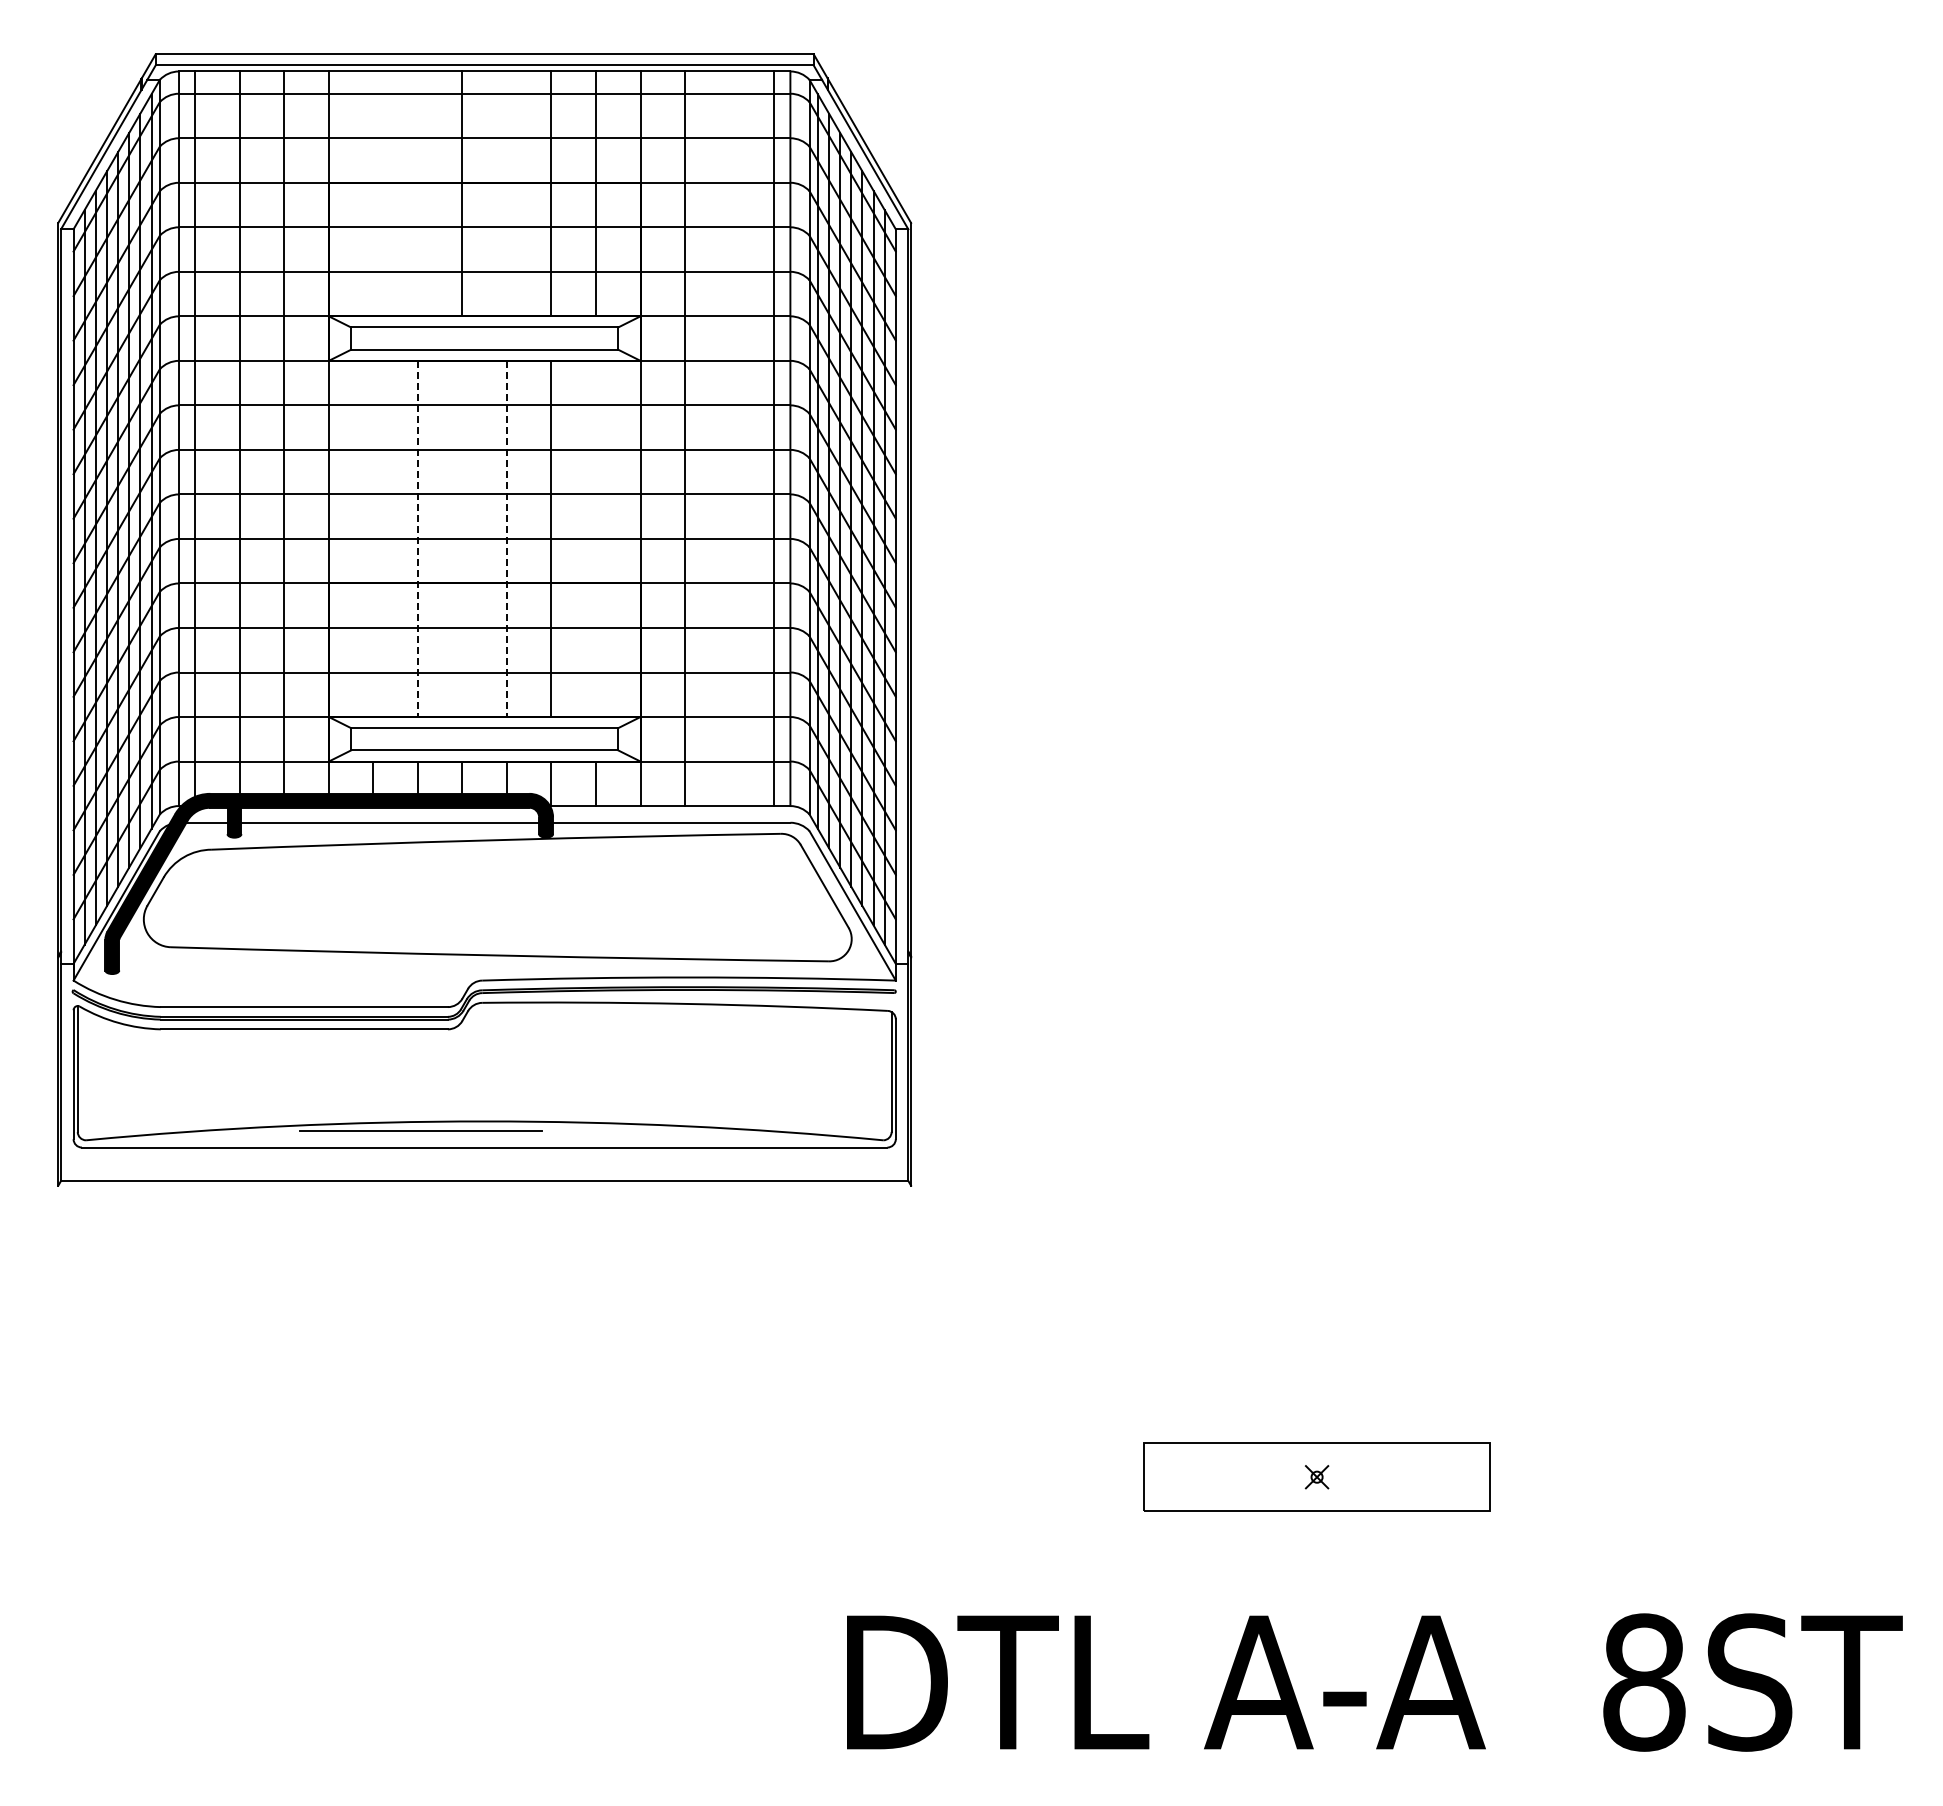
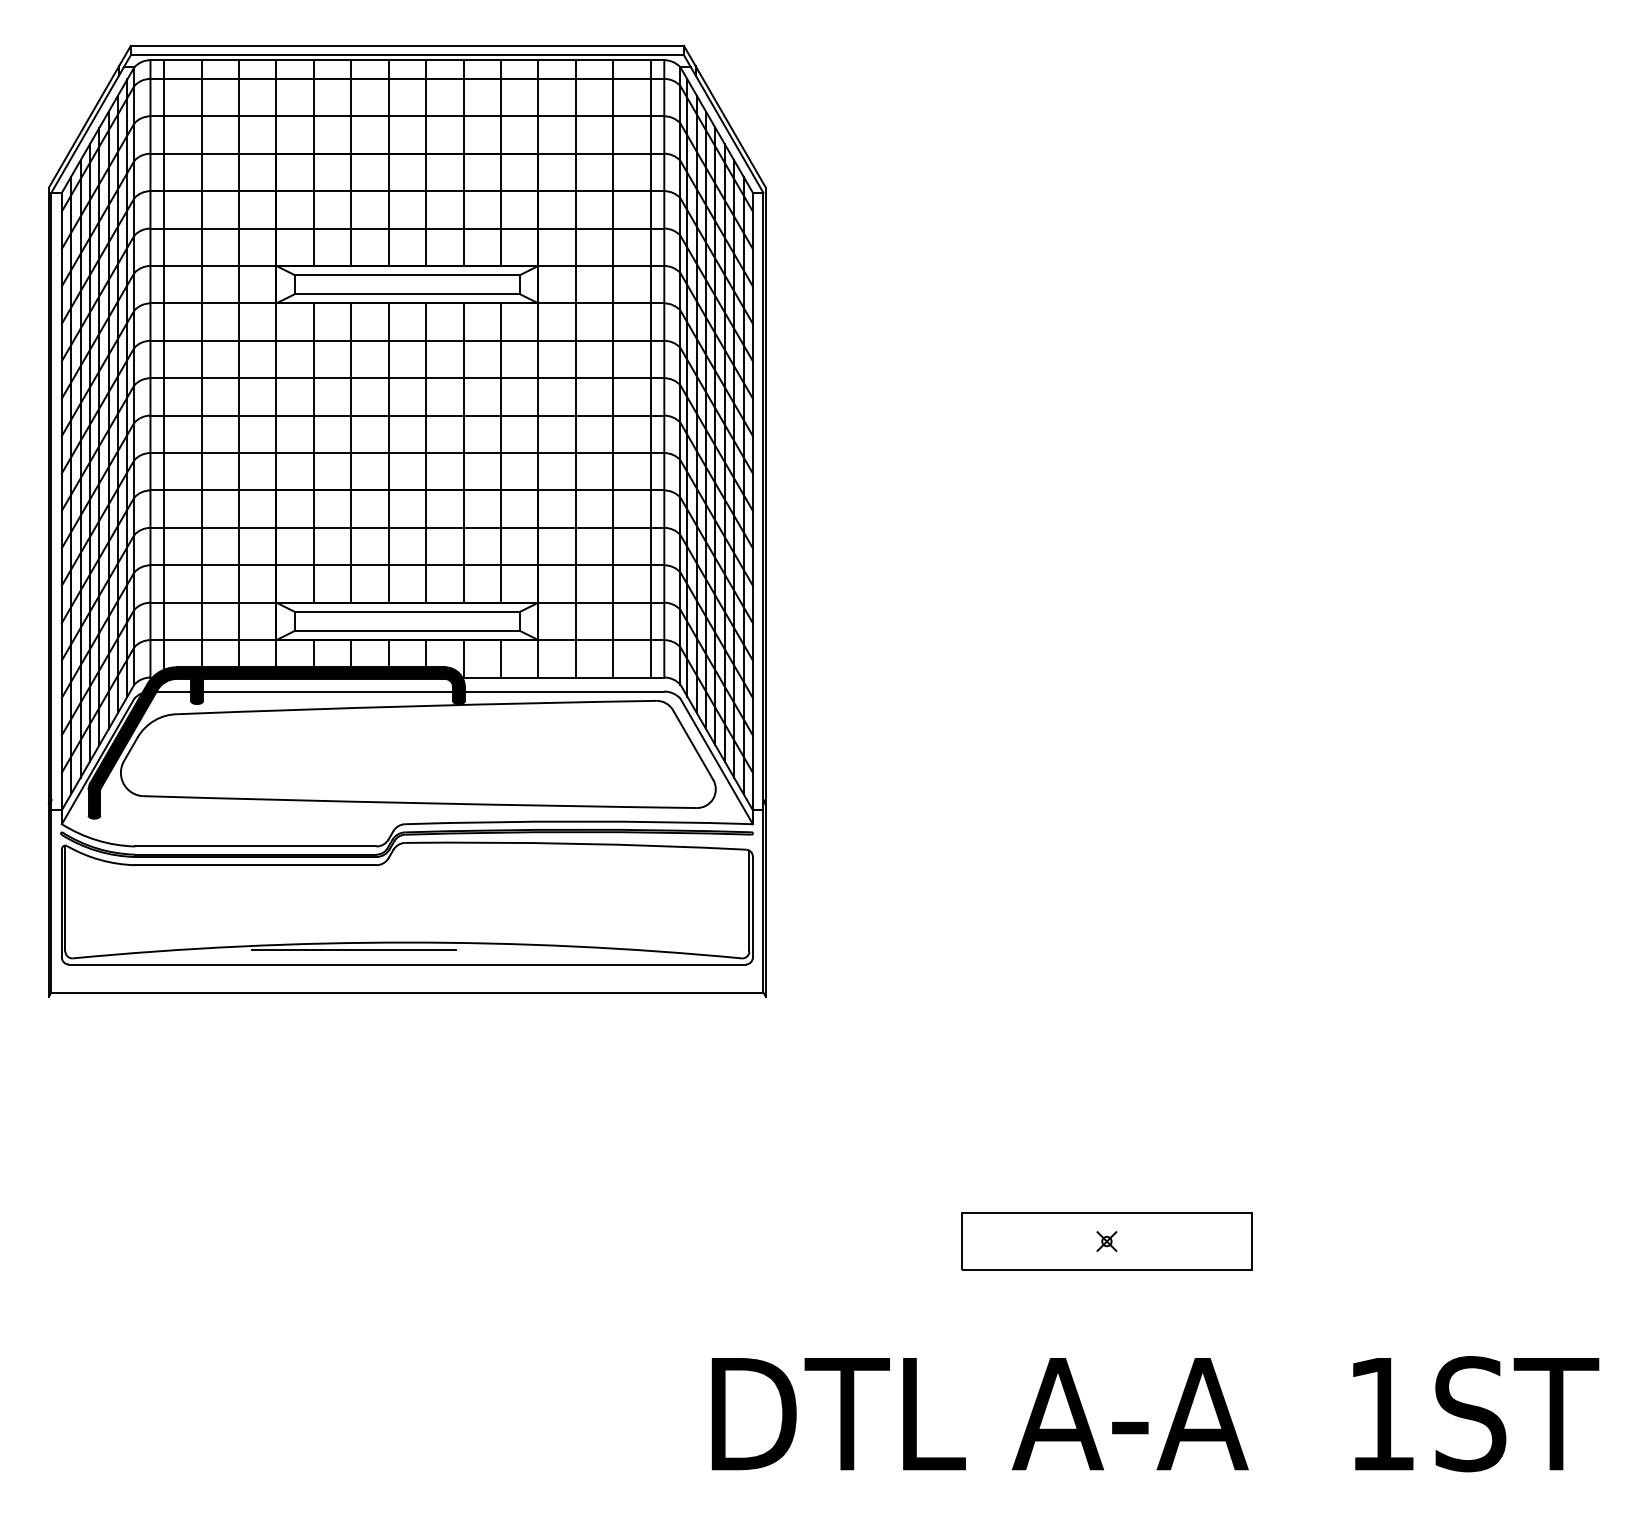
line: (373, 193) -> (313, 162), added
line: (417, 193) -> (350, 162), added
line: (506, 193) -> (425, 162), added
line: (729, 438) -> (613, 368), added
line: (373, 538) -> (313, 452), added
line: (462, 538) -> (388, 452), added
line: (596, 538) -> (501, 452), added
line: (417, 539) -> (350, 453), dashed -> solid
line: (506, 539) -> (425, 453), dashed -> solid
text: (1644, 1682) -> (1382, 1414), 8ST -> 1ST

